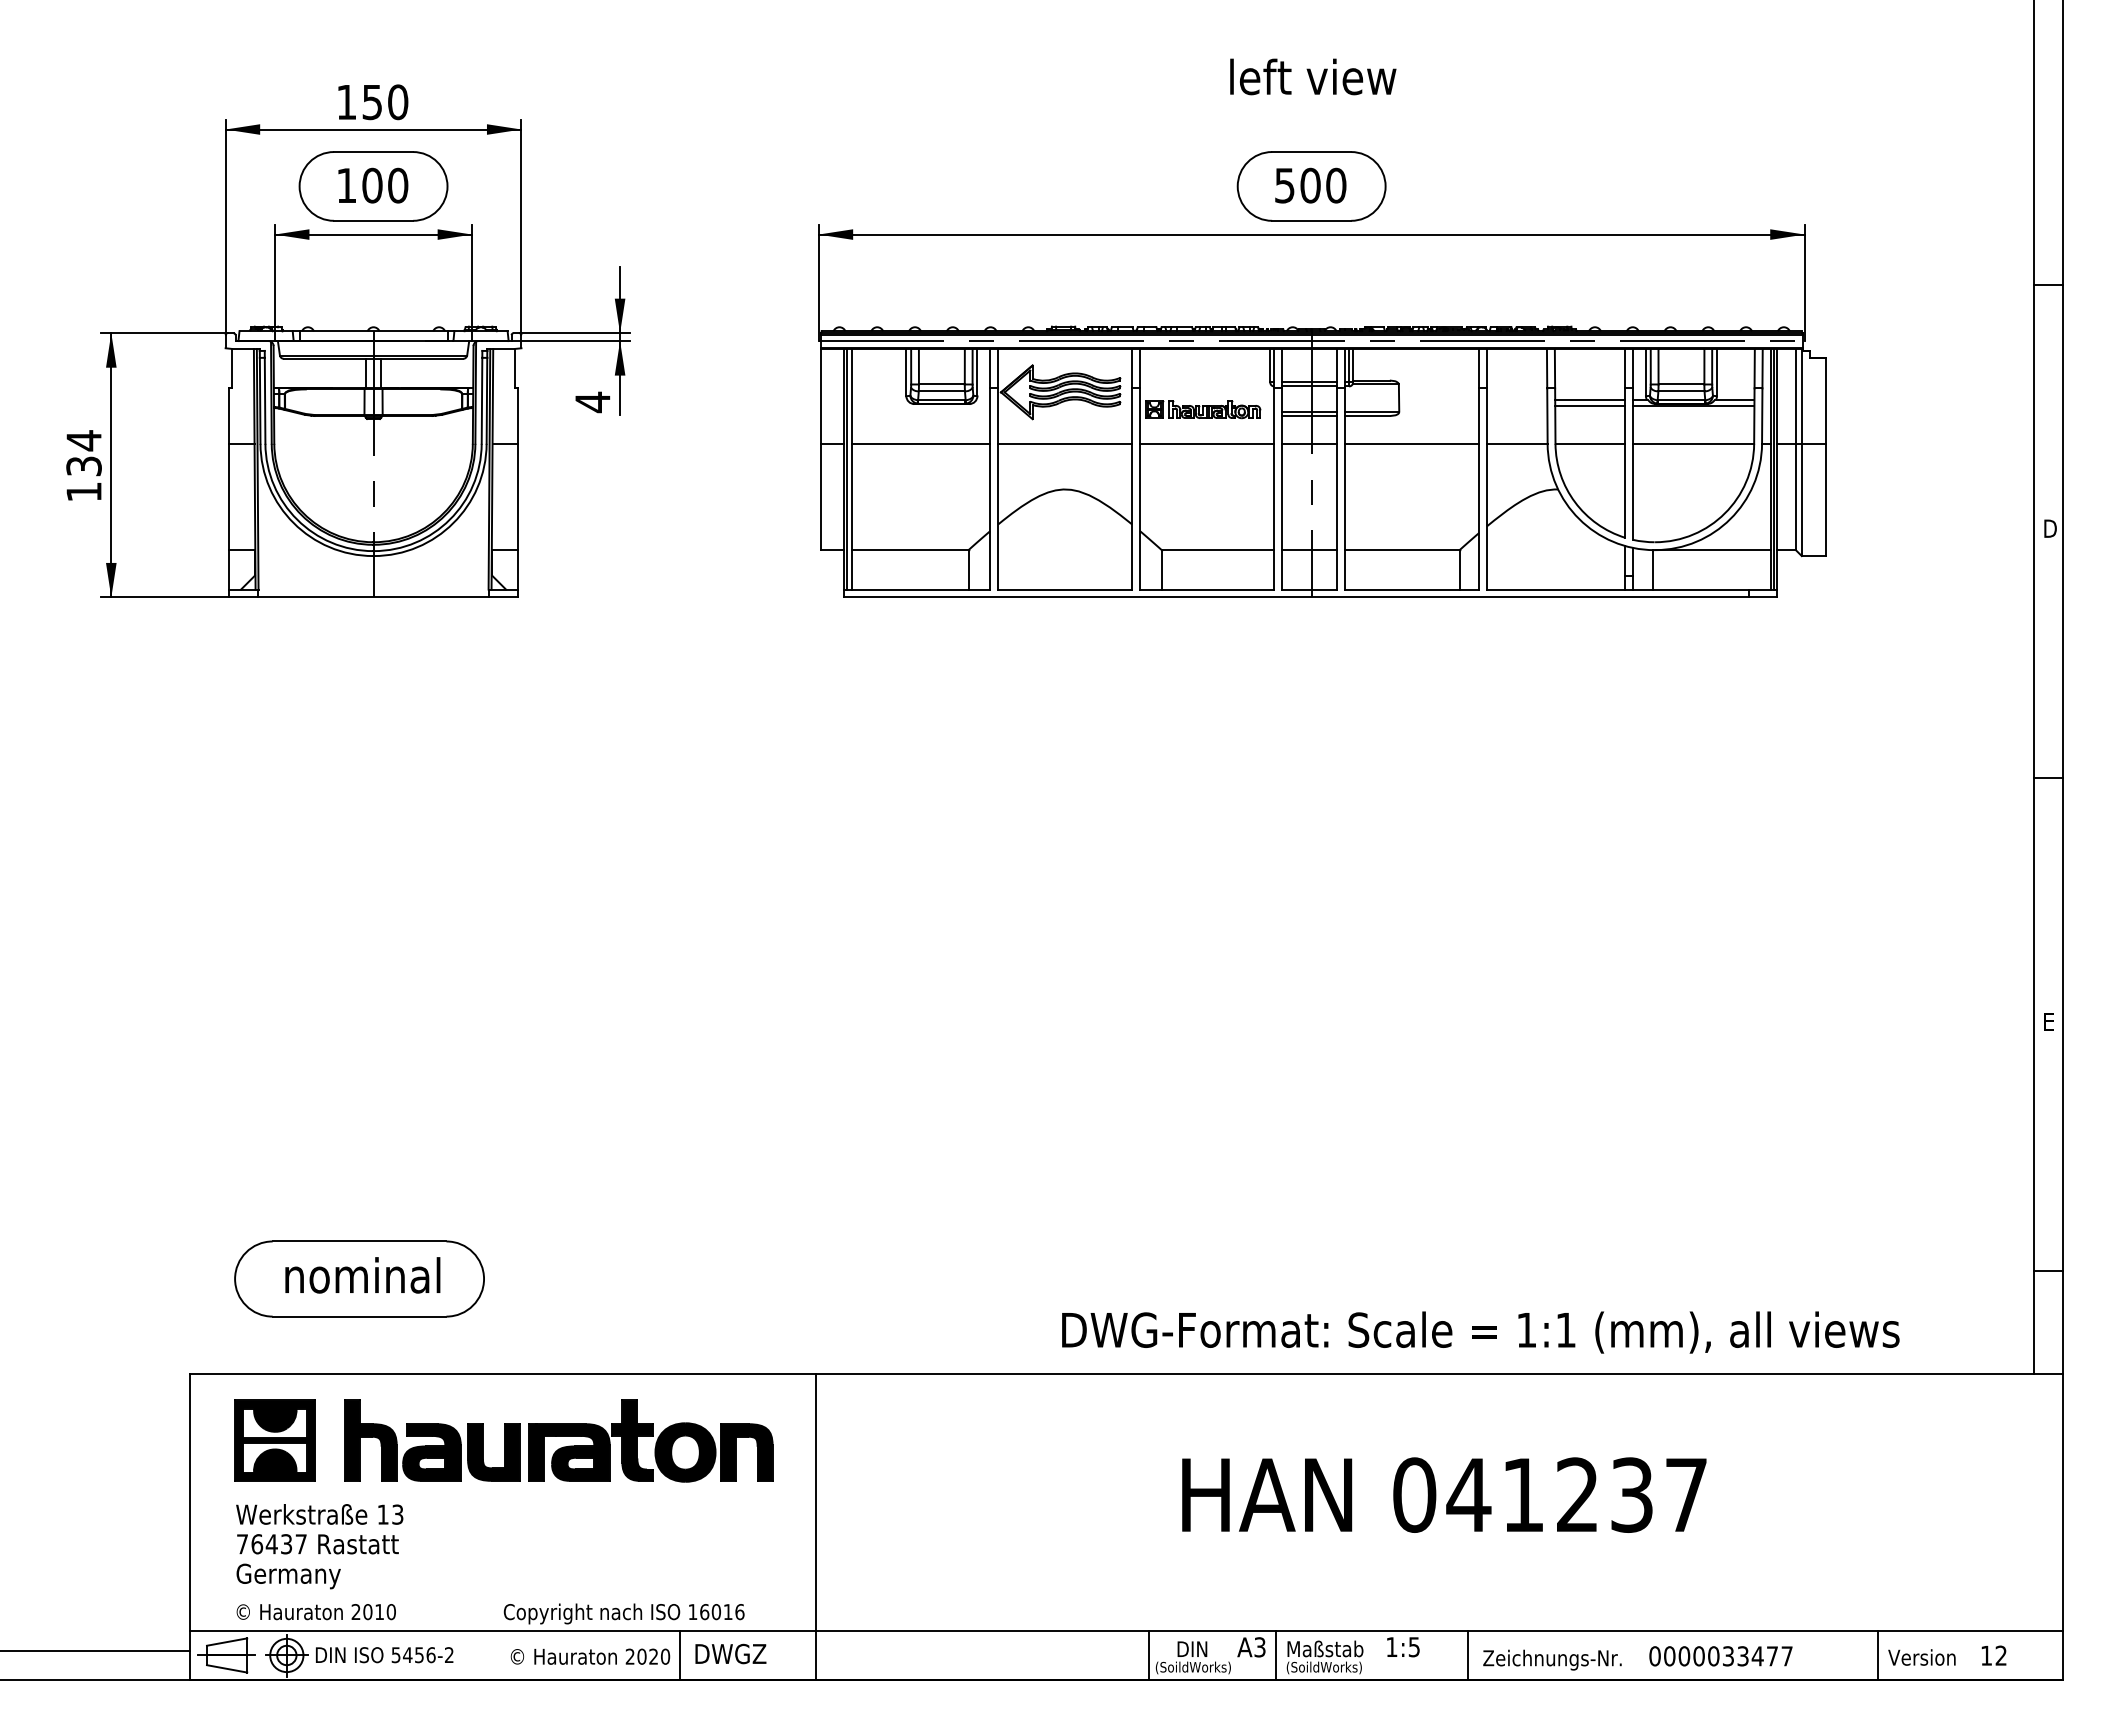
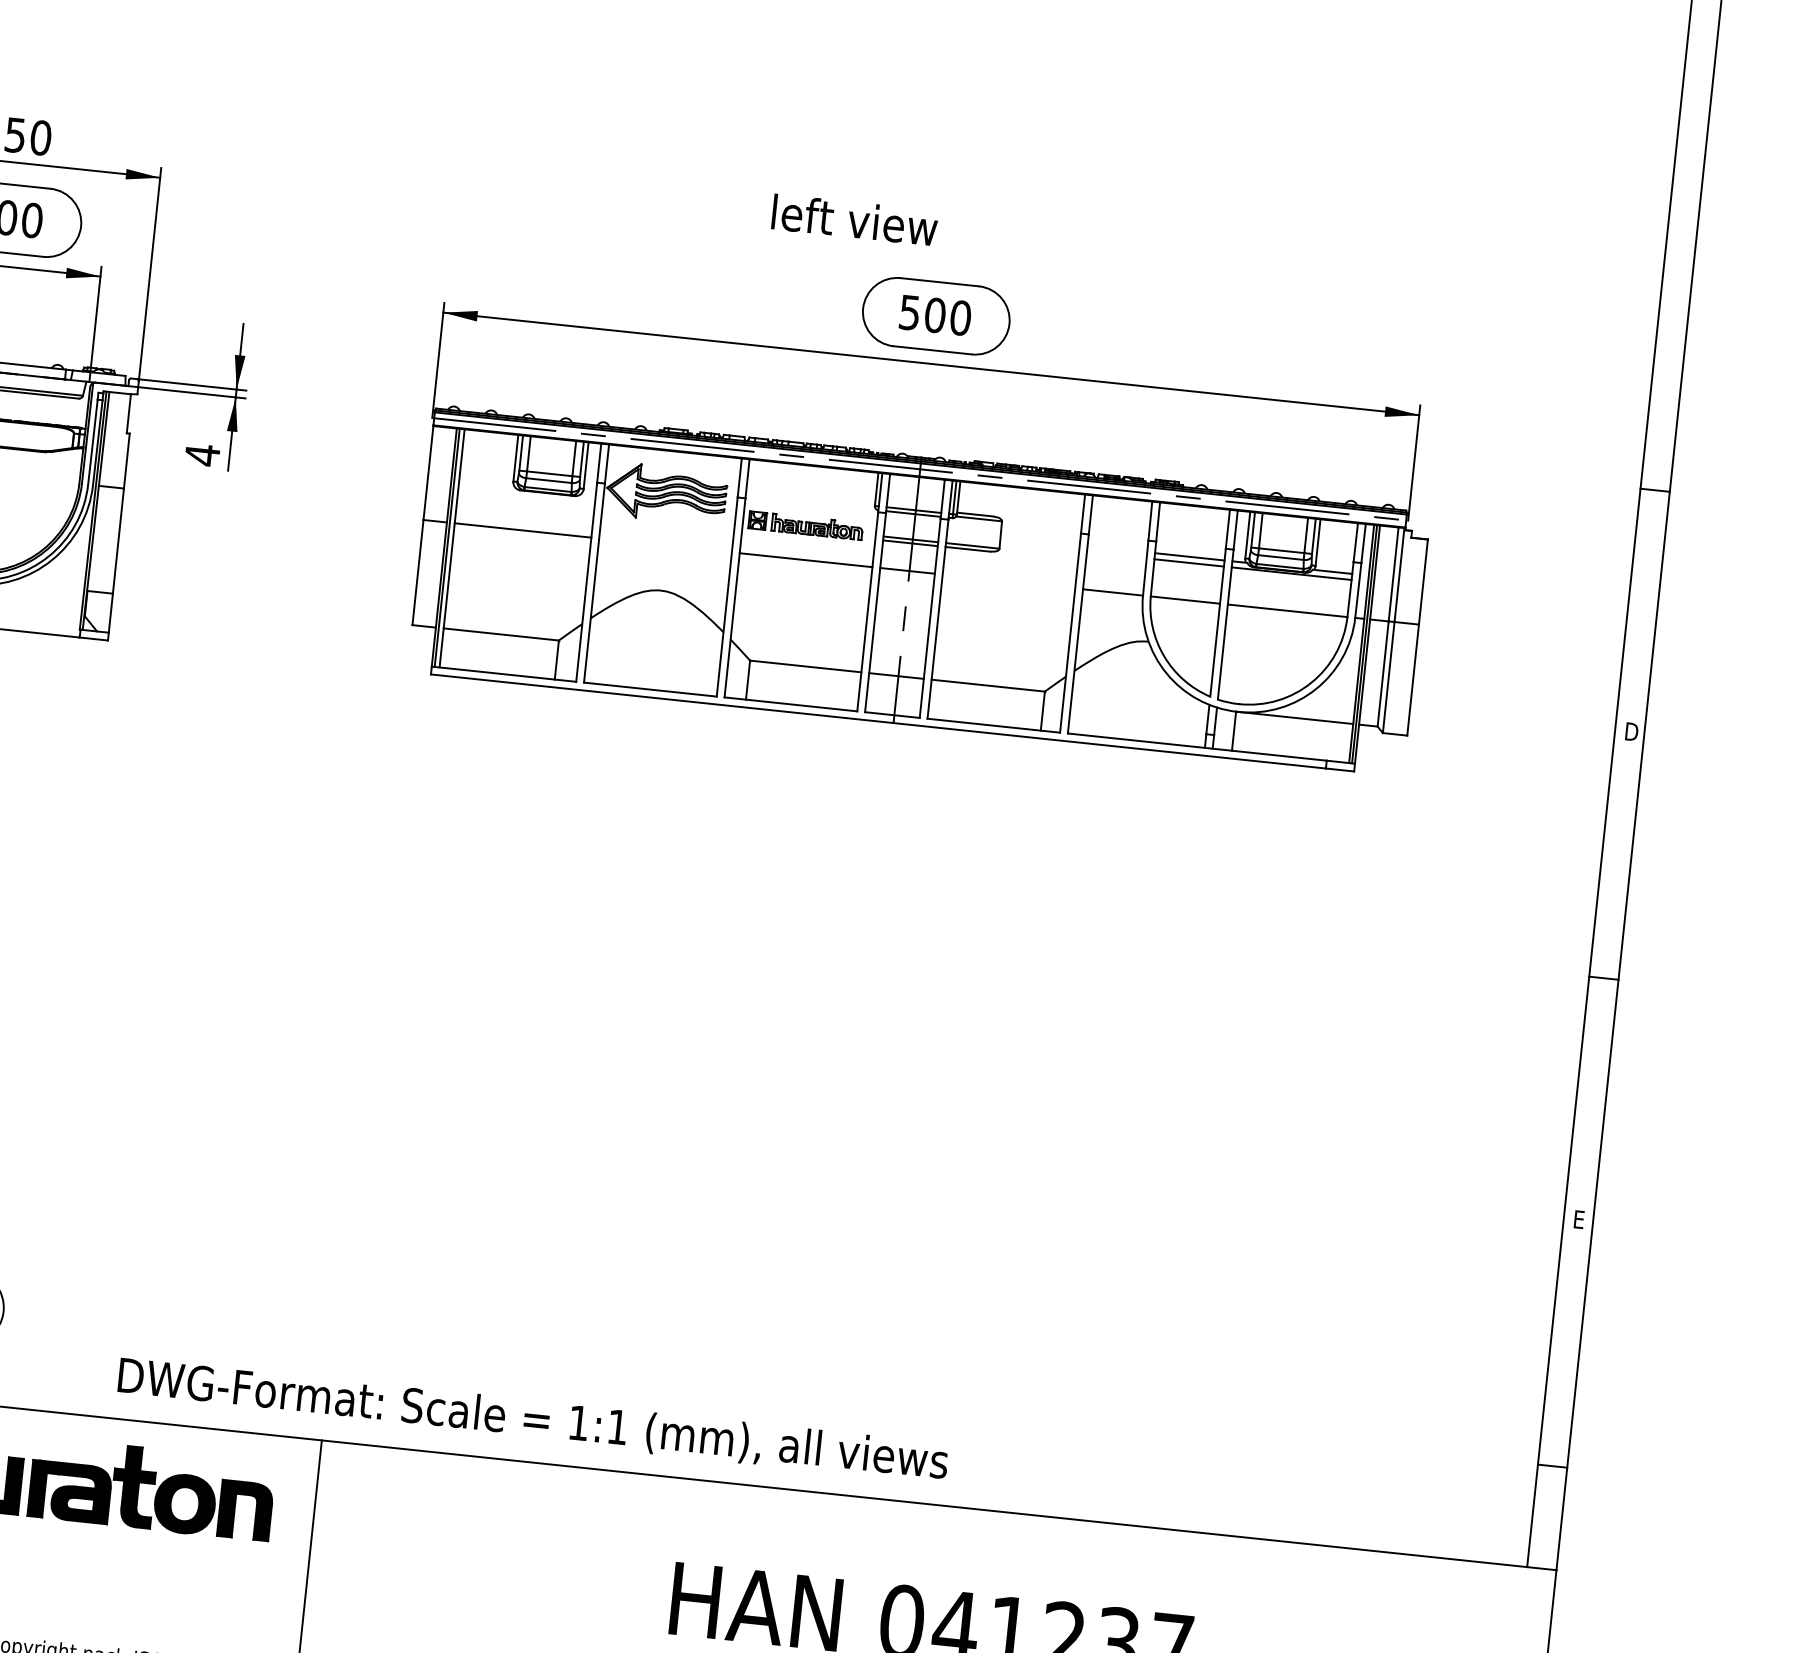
text: (1313, 76) -> (855, 219), moved
line: (1065, 443) -> (665, 545), removed
line: (1412, 443) -> (1009, 581), removed
text: (1480, 1332) -> (532, 1420), moved

